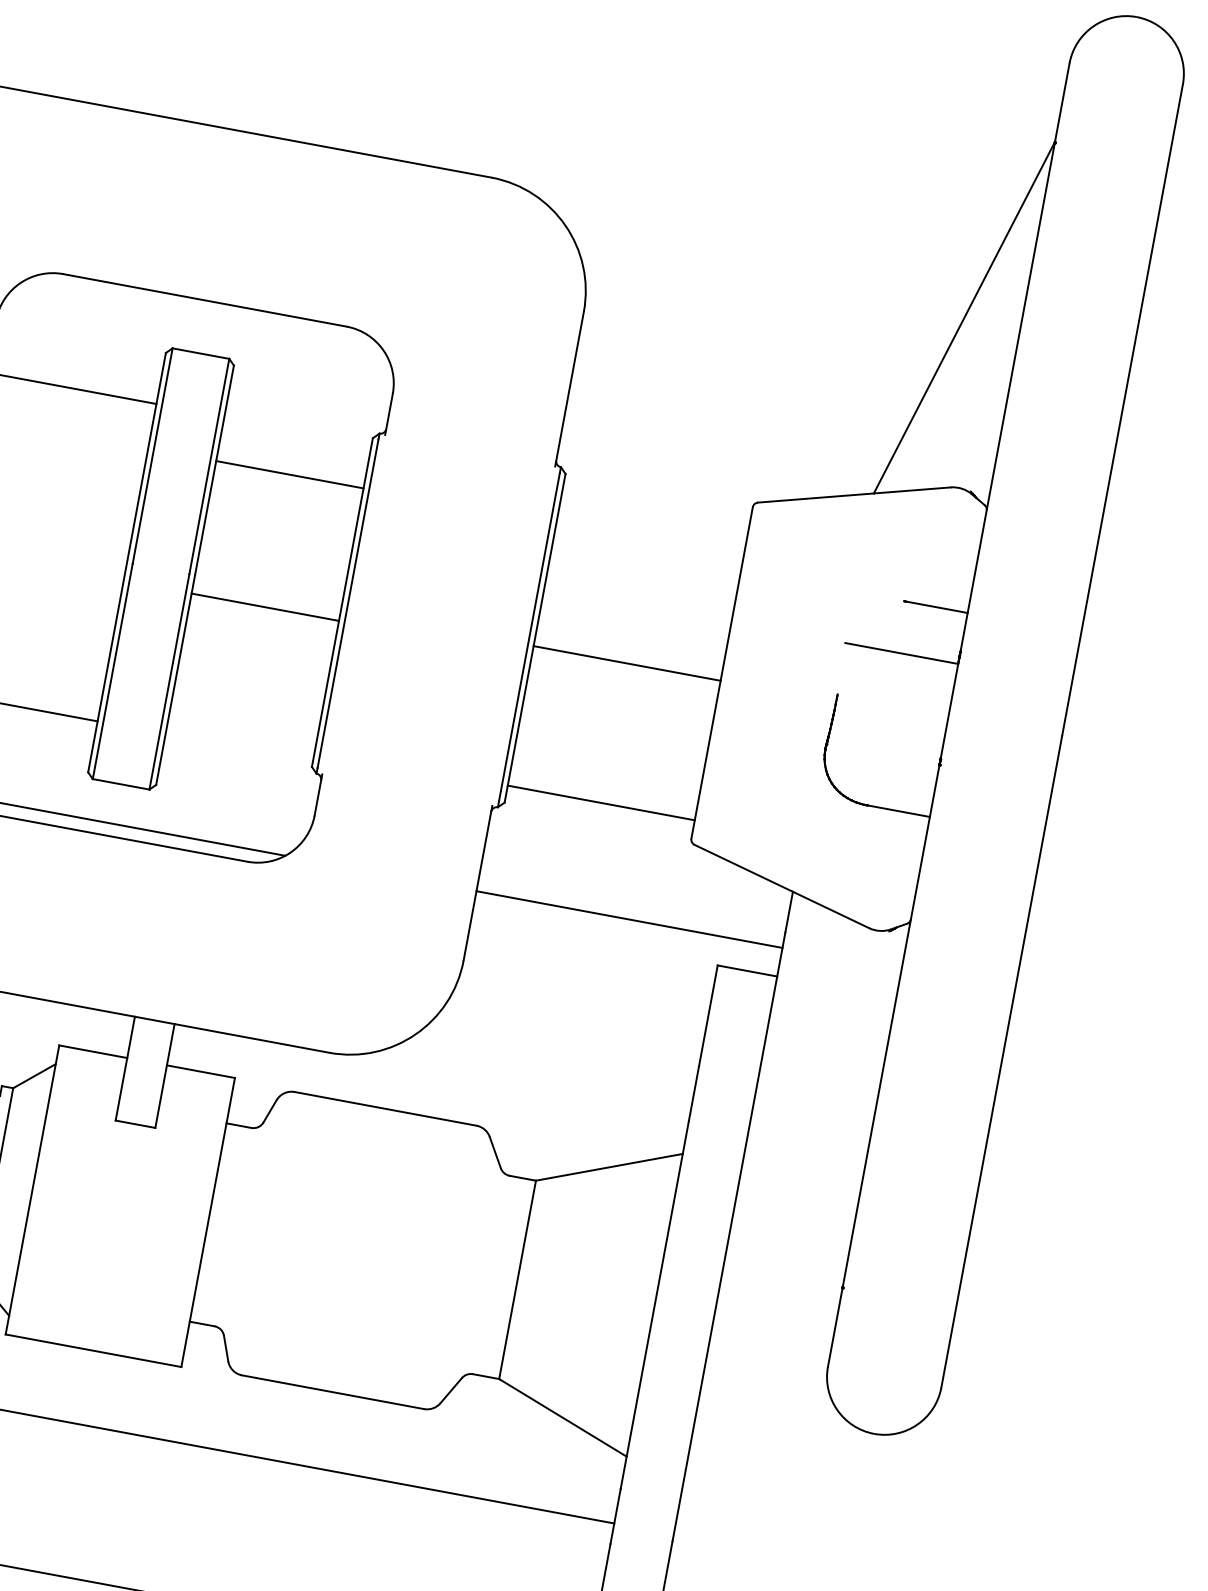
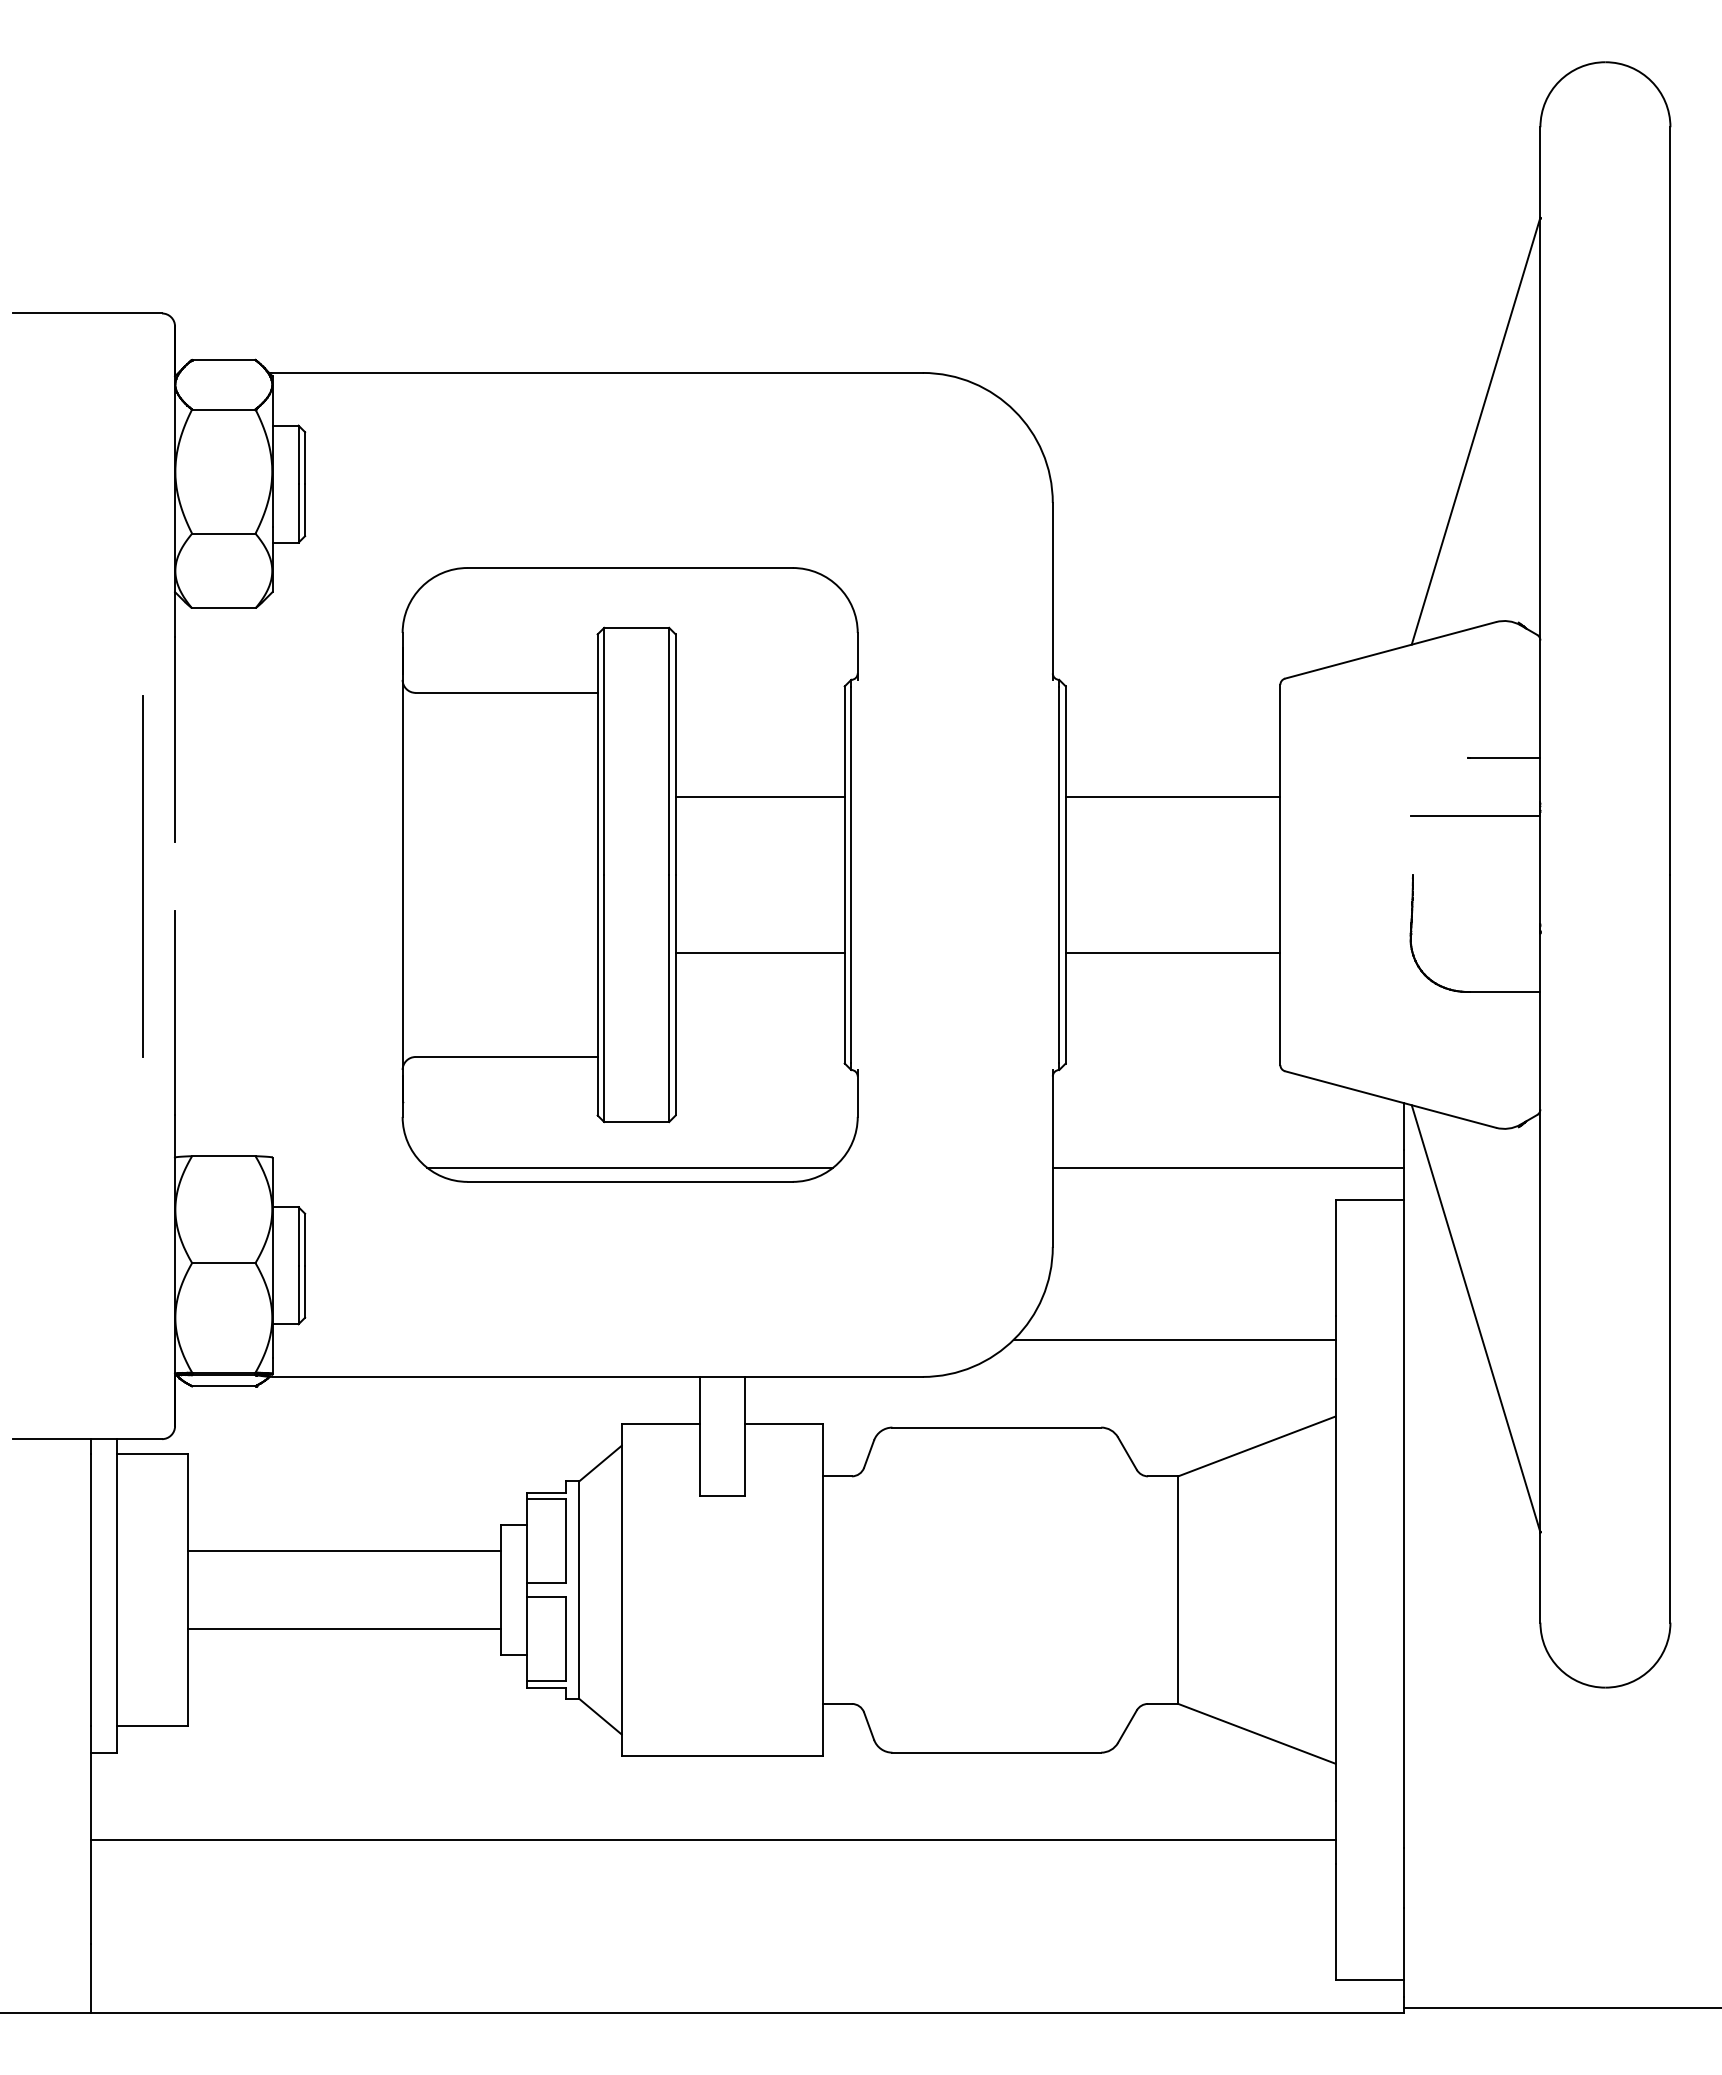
line: (289, 474) -> (759, 796), moved
line: (264, 606) -> (759, 952), moved
line: (626, 662) -> (1172, 796), moved
line: (600, 802) -> (1172, 952), moved
line: (554, 1060) -> (1174, 1339), added
line: (820, 1091) -> (1475, 1318), added

